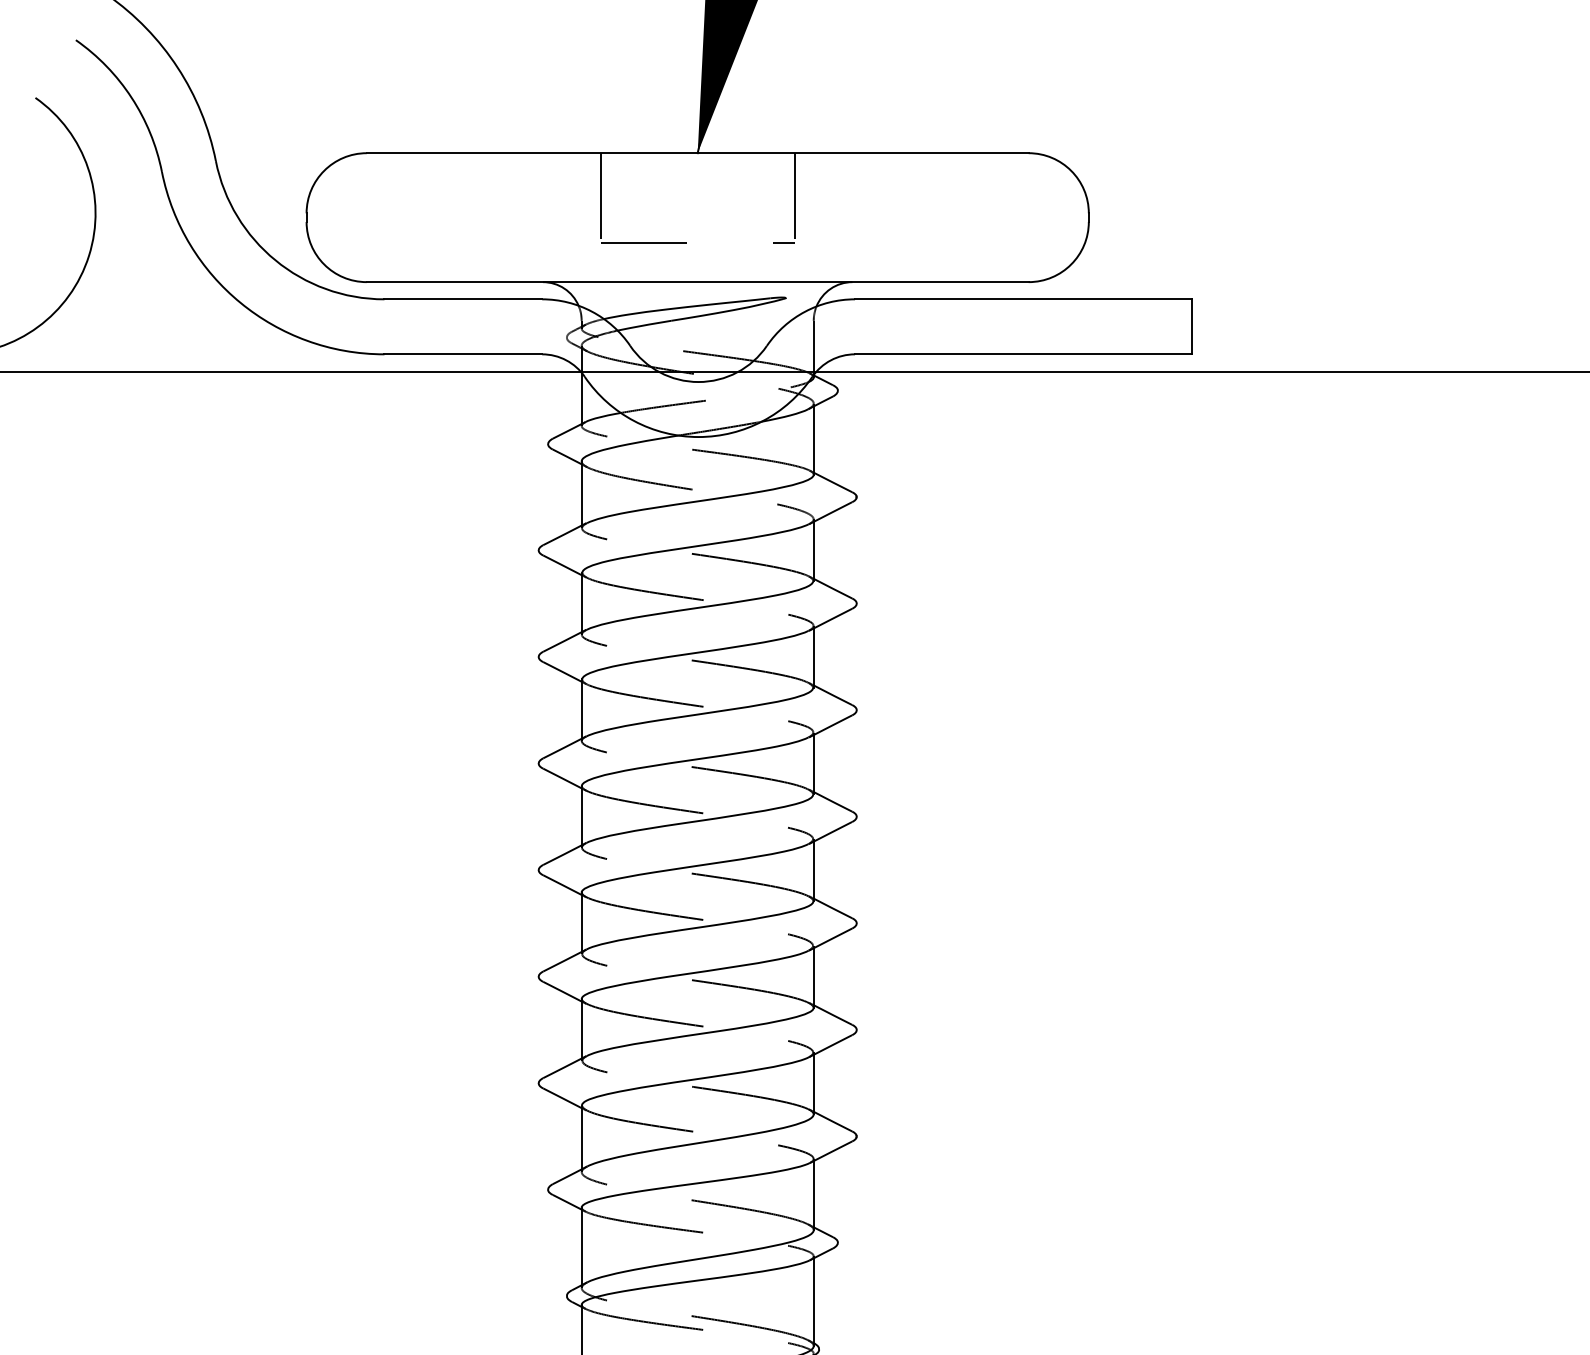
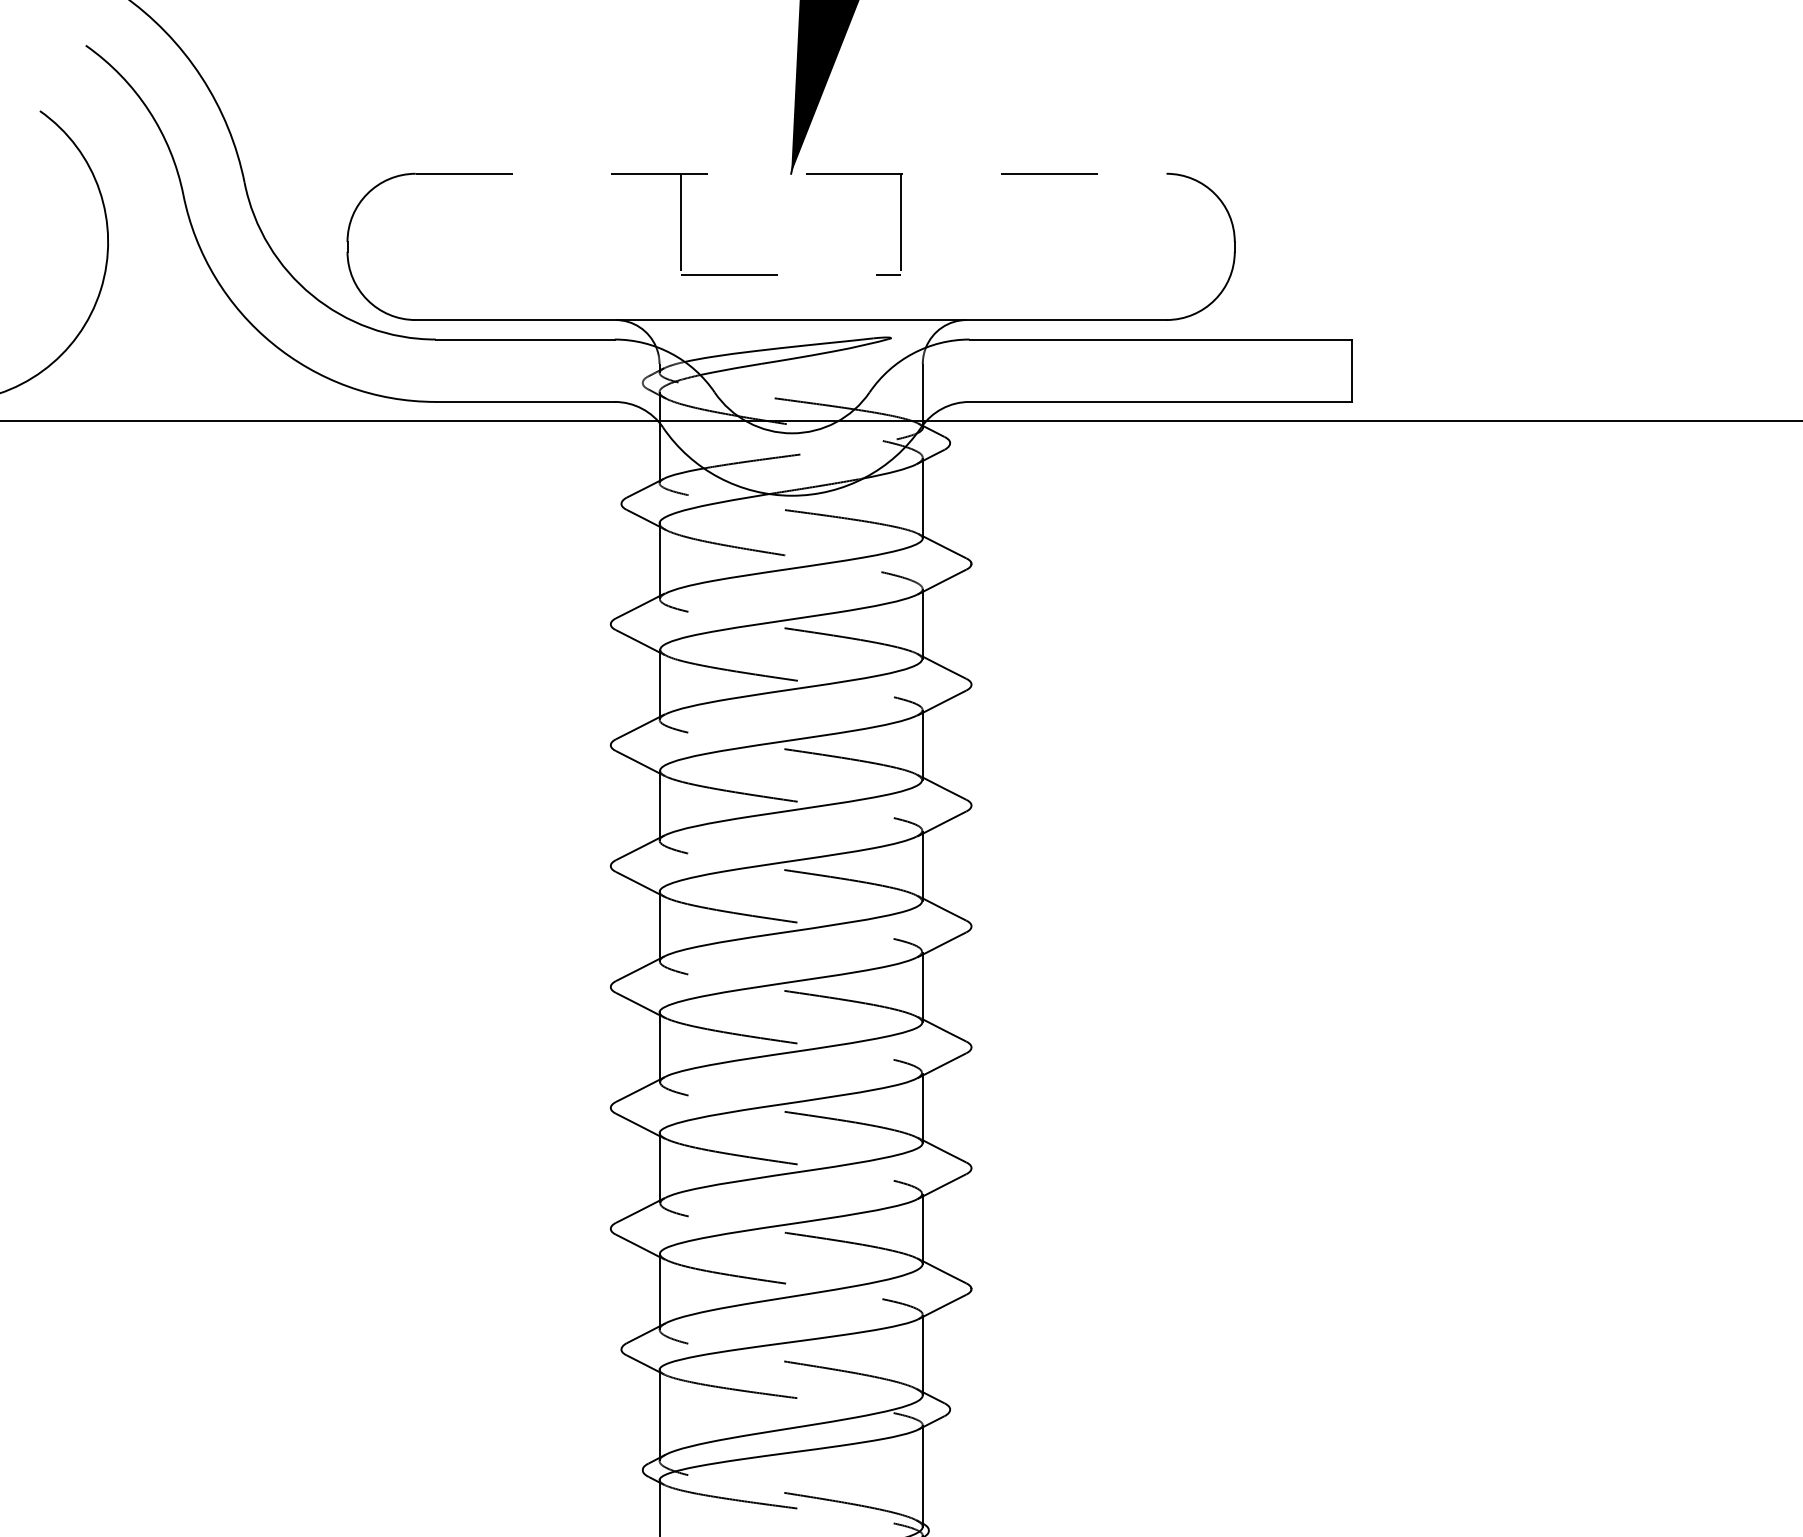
line: (698, 152) -> (791, 173), solid -> dashed

